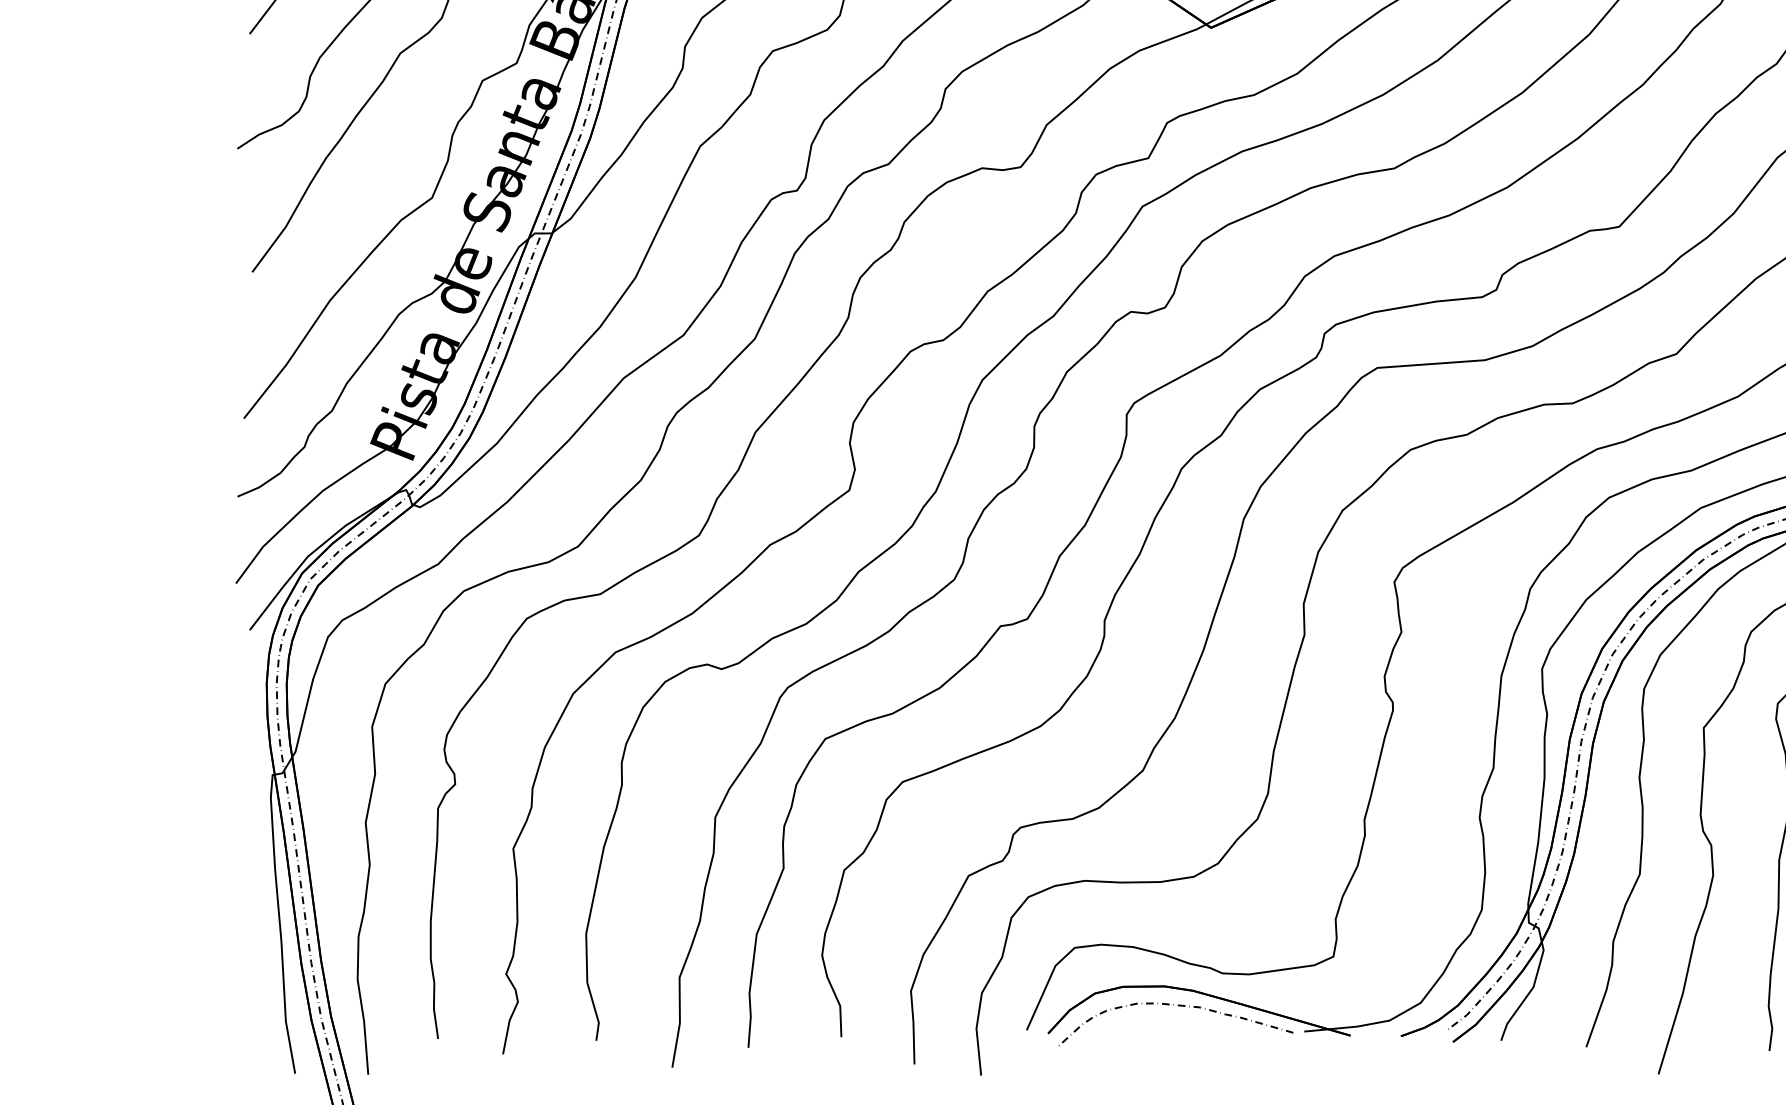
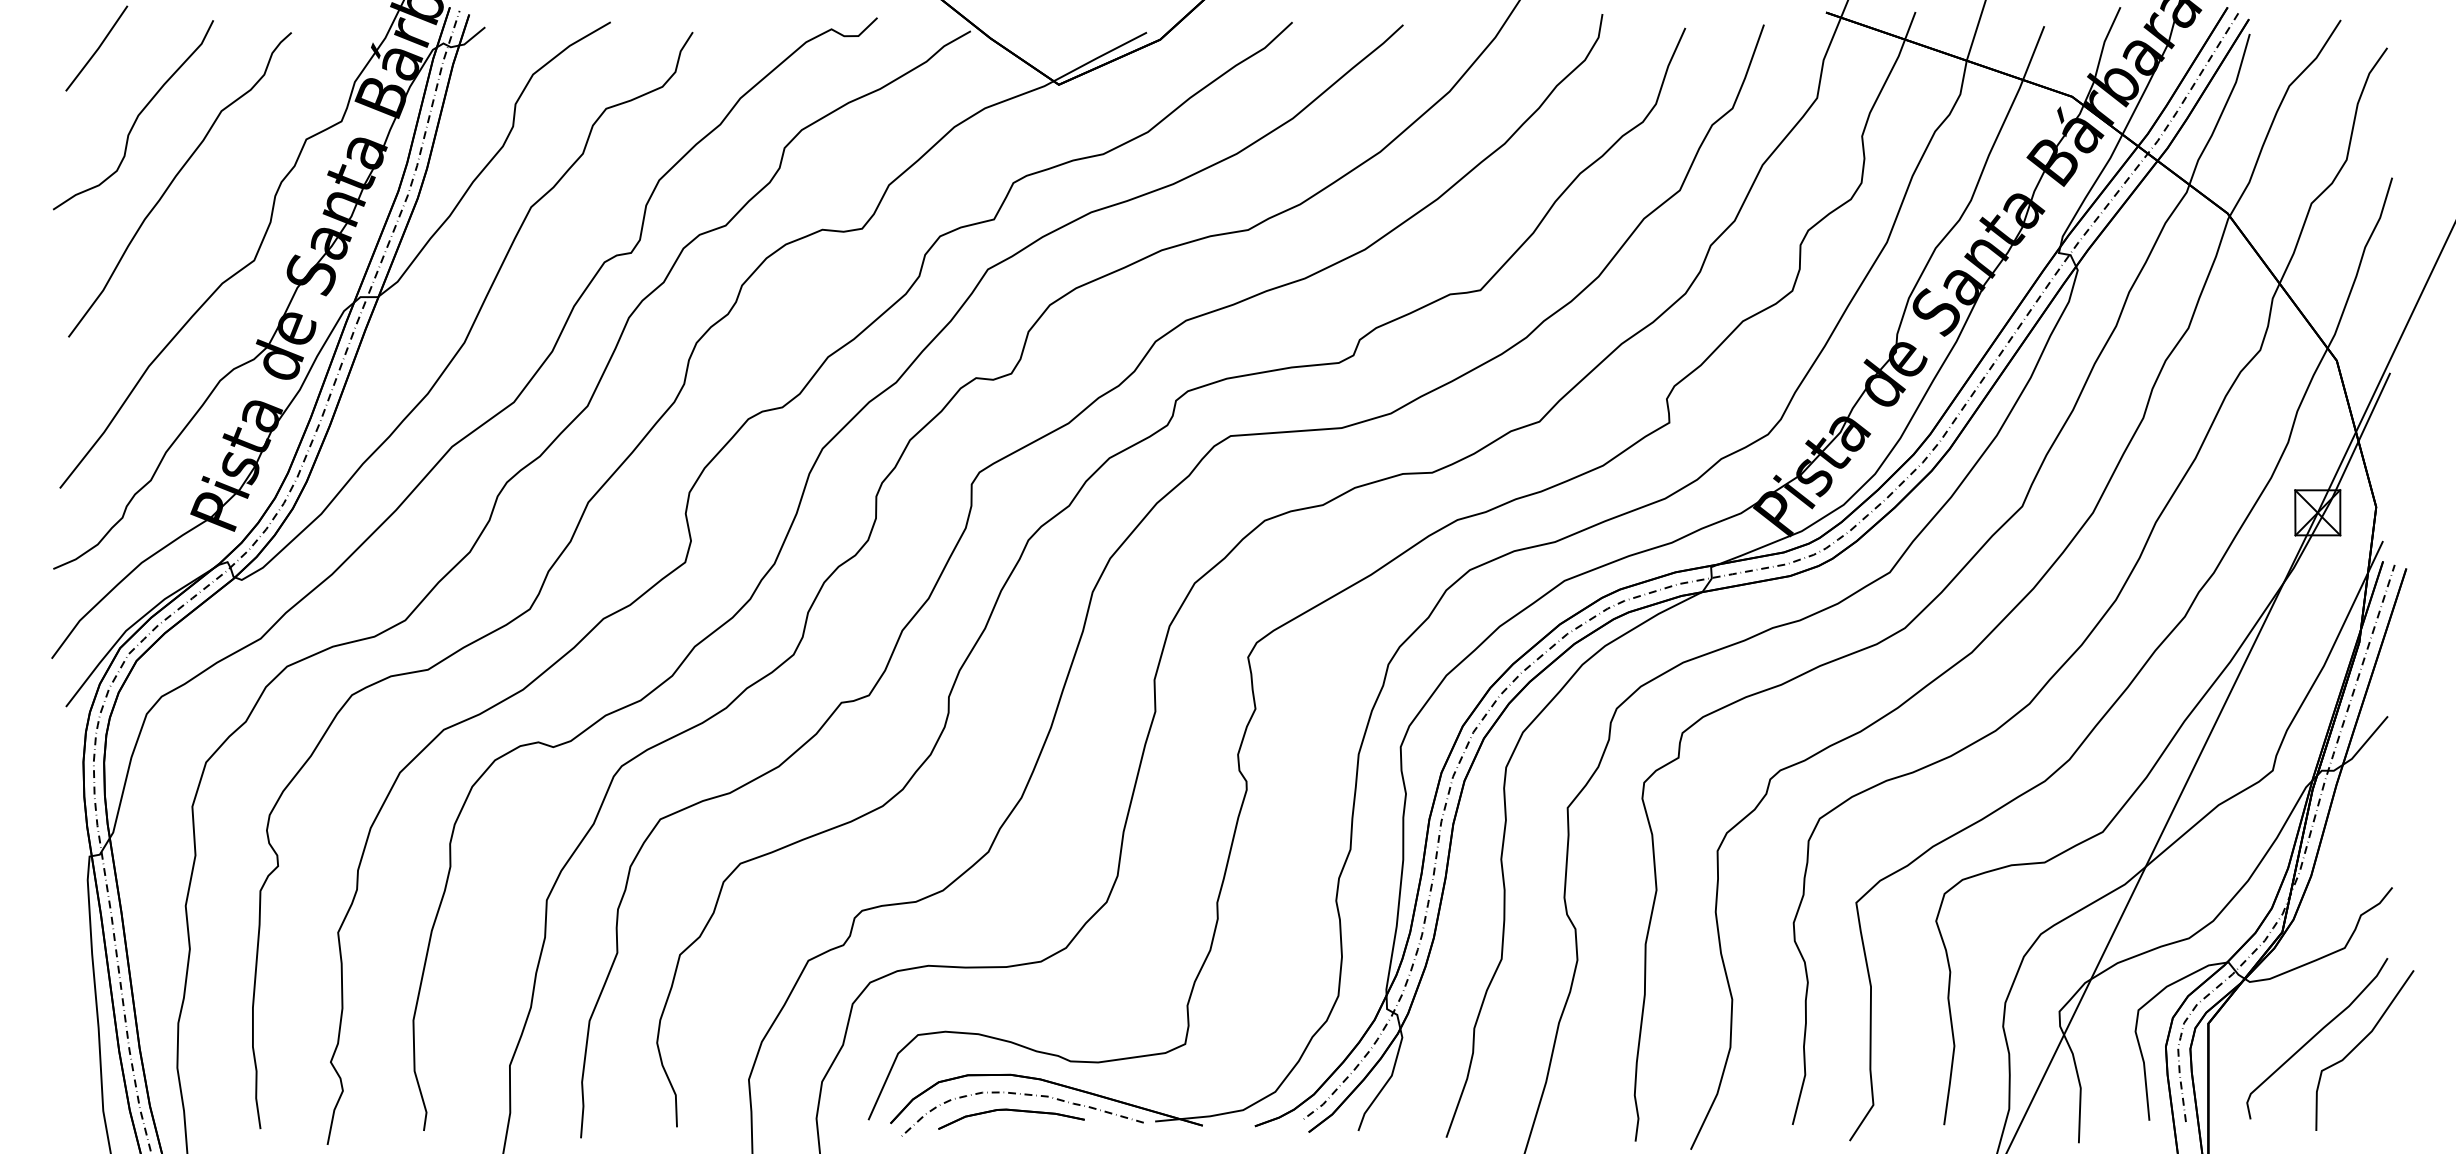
part: (1166, 1021) -> (1012, 1111), added

